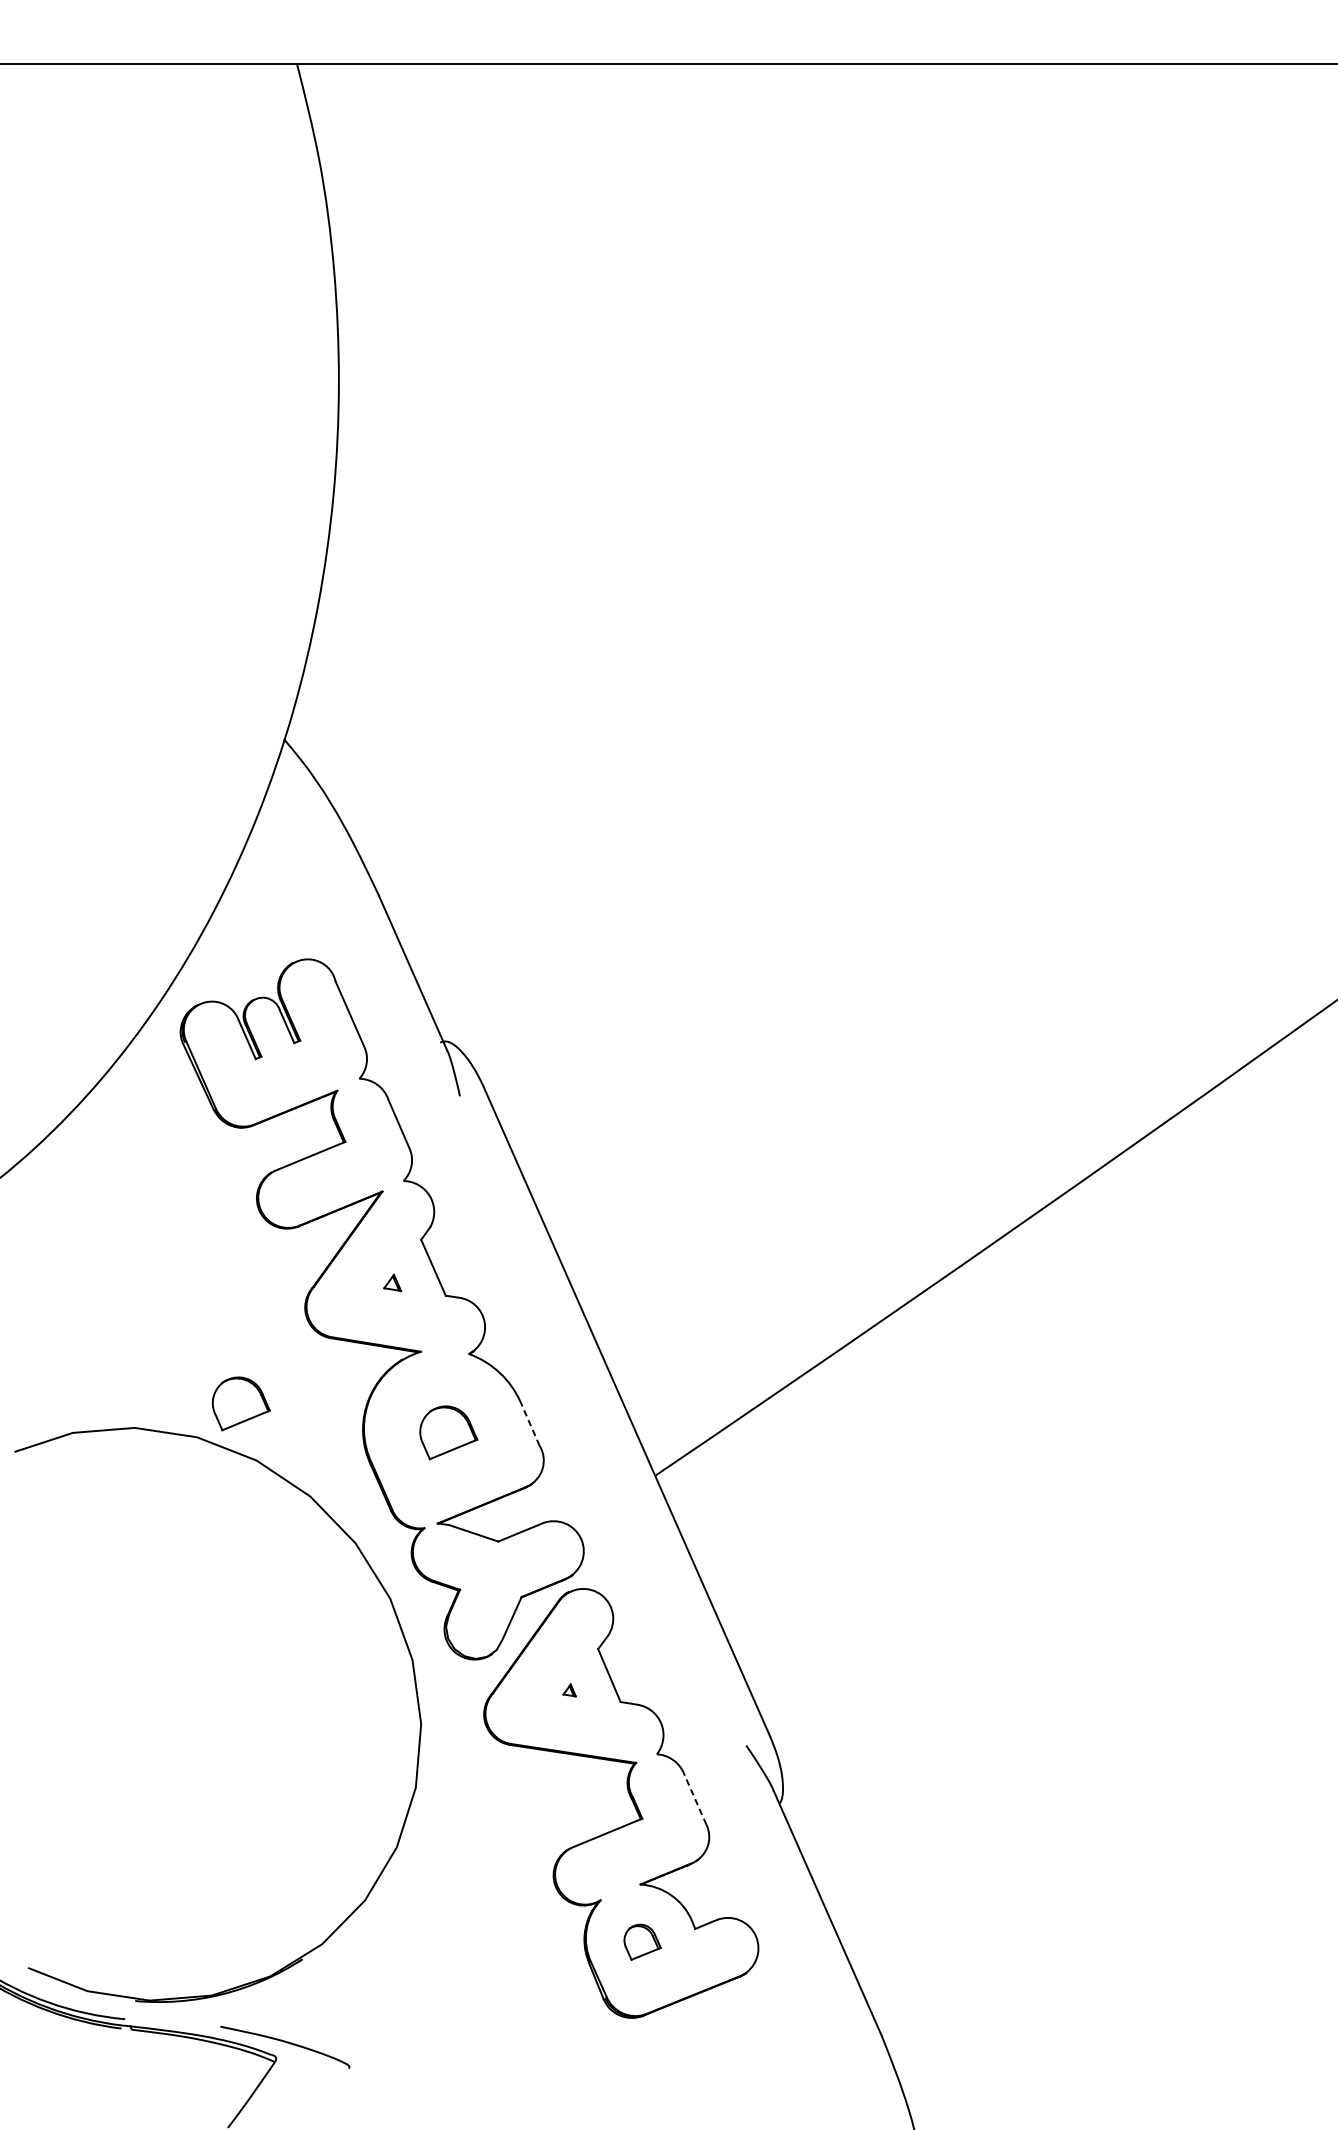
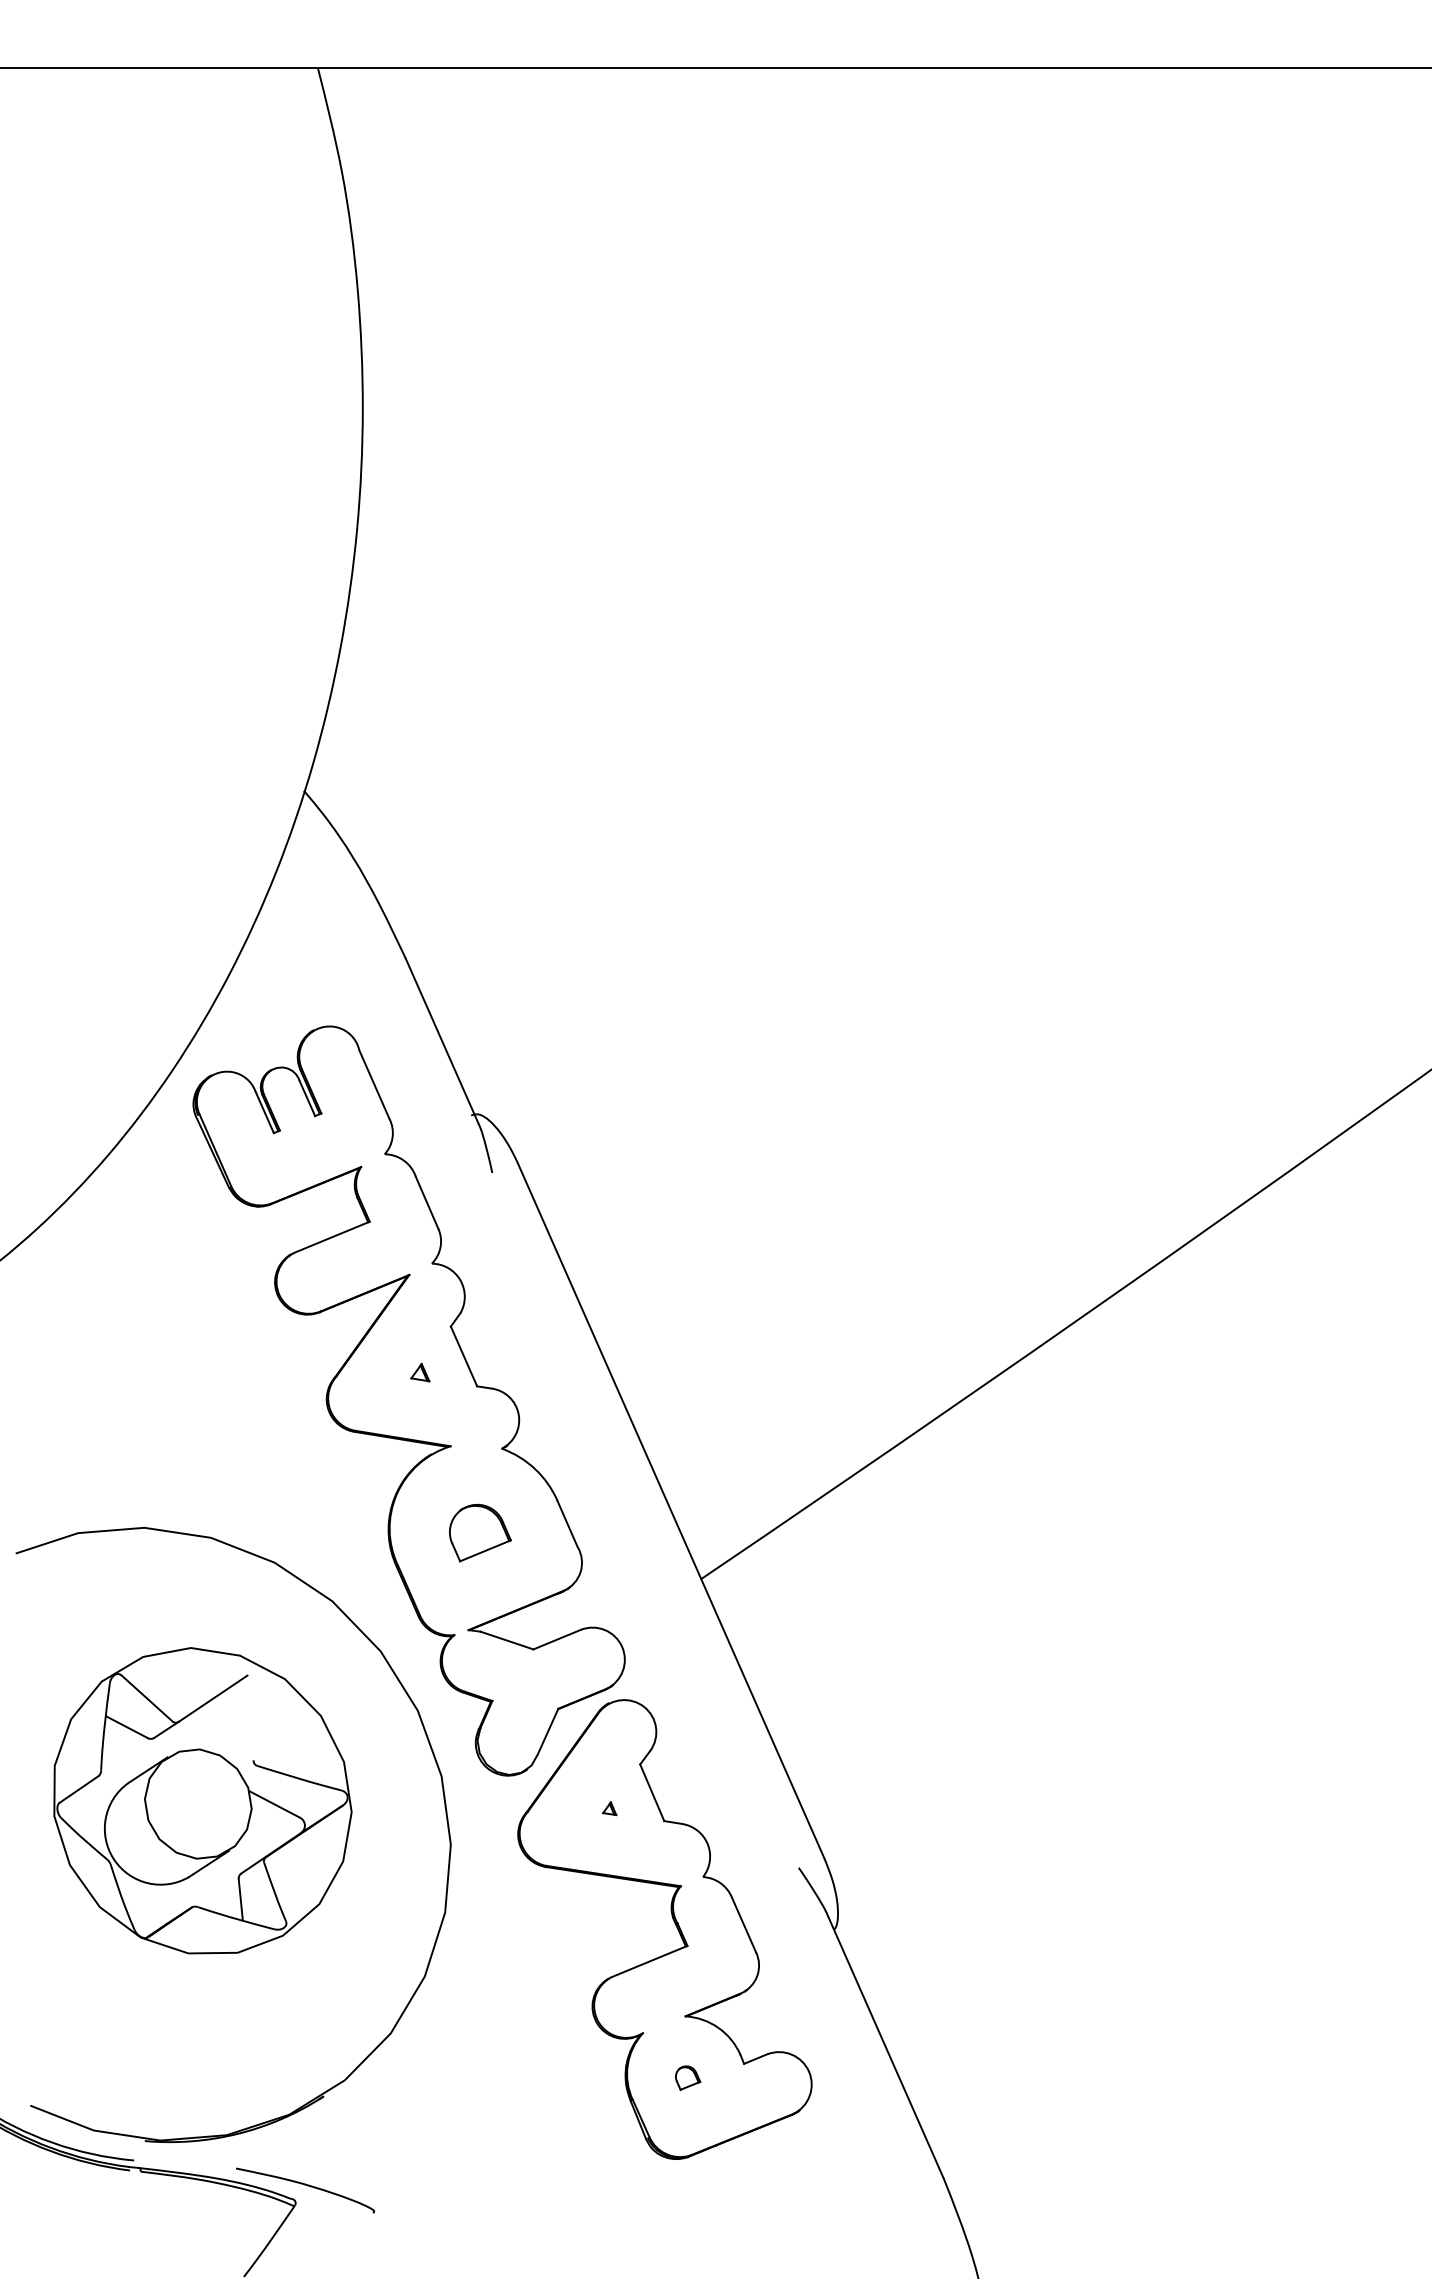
part: (241, 1403) -> (258, 1501), removed
line: (530, 1423) -> (567, 1523), dashed -> solid
part: (189, 1682) -> (202, 1800), added
line: (695, 1799) -> (744, 1925), dashed -> solid
part: (643, 1941) -> (688, 2077), size x0.62

